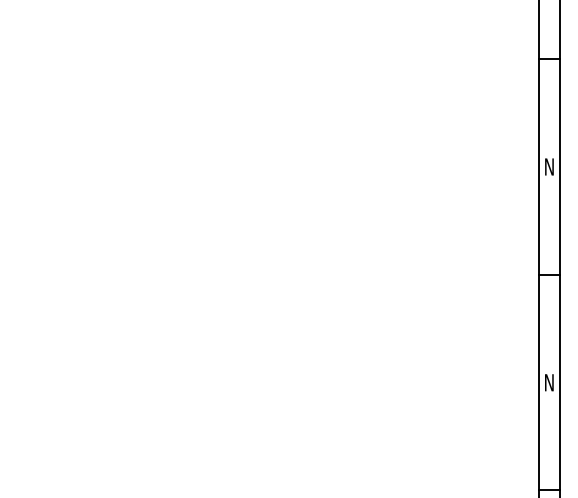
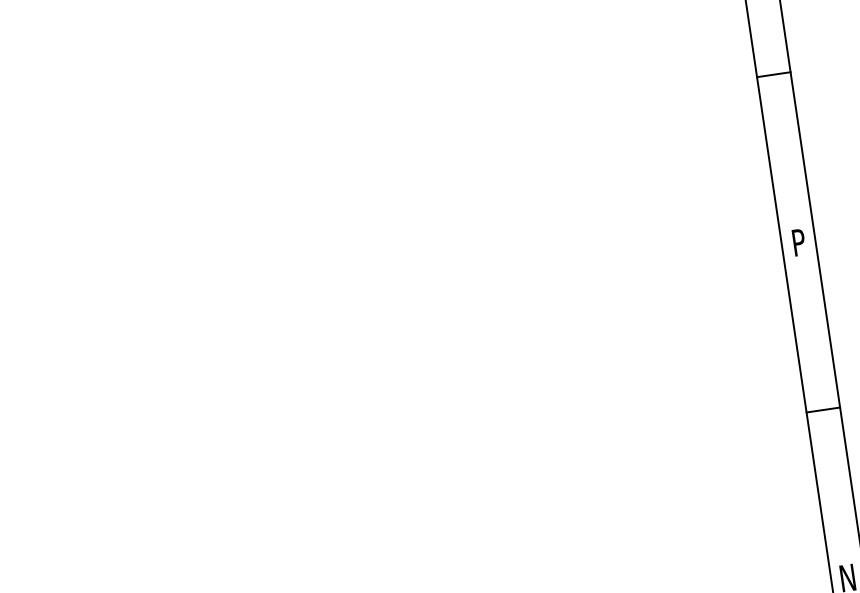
text: (549, 166) -> (798, 241), N -> P

